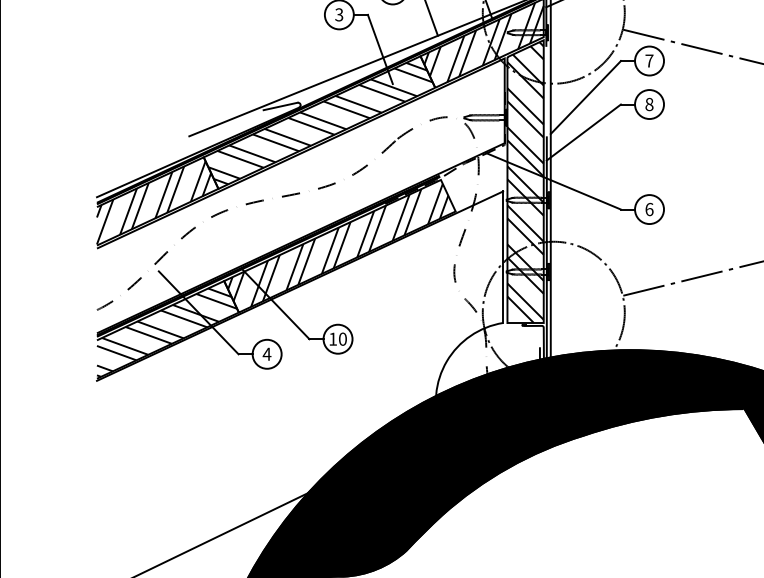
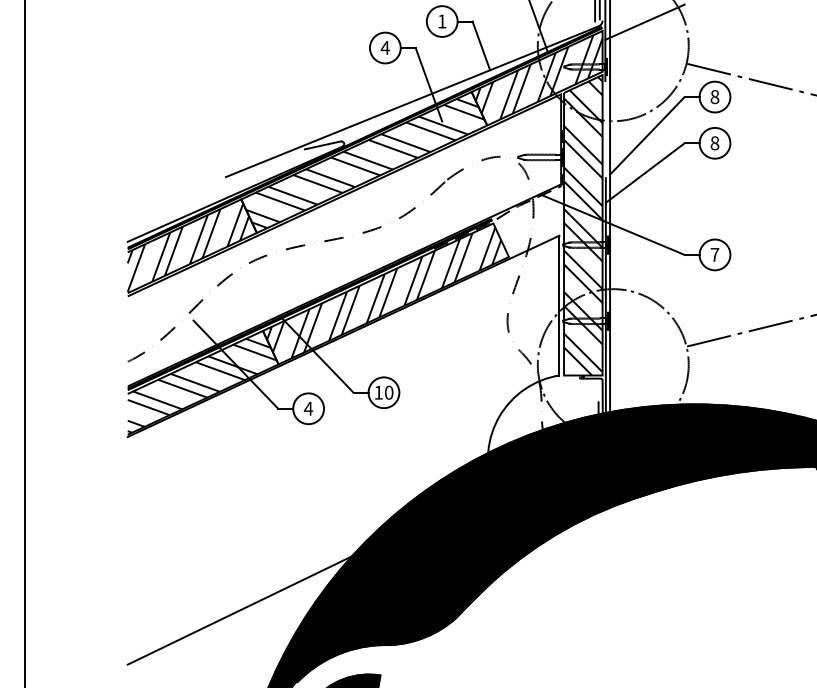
text: (338, 15) -> (384, 48), 3 -> 4
text: (649, 61) -> (714, 97), 7 -> 8
text: (649, 209) -> (714, 254), 6 -> 7

